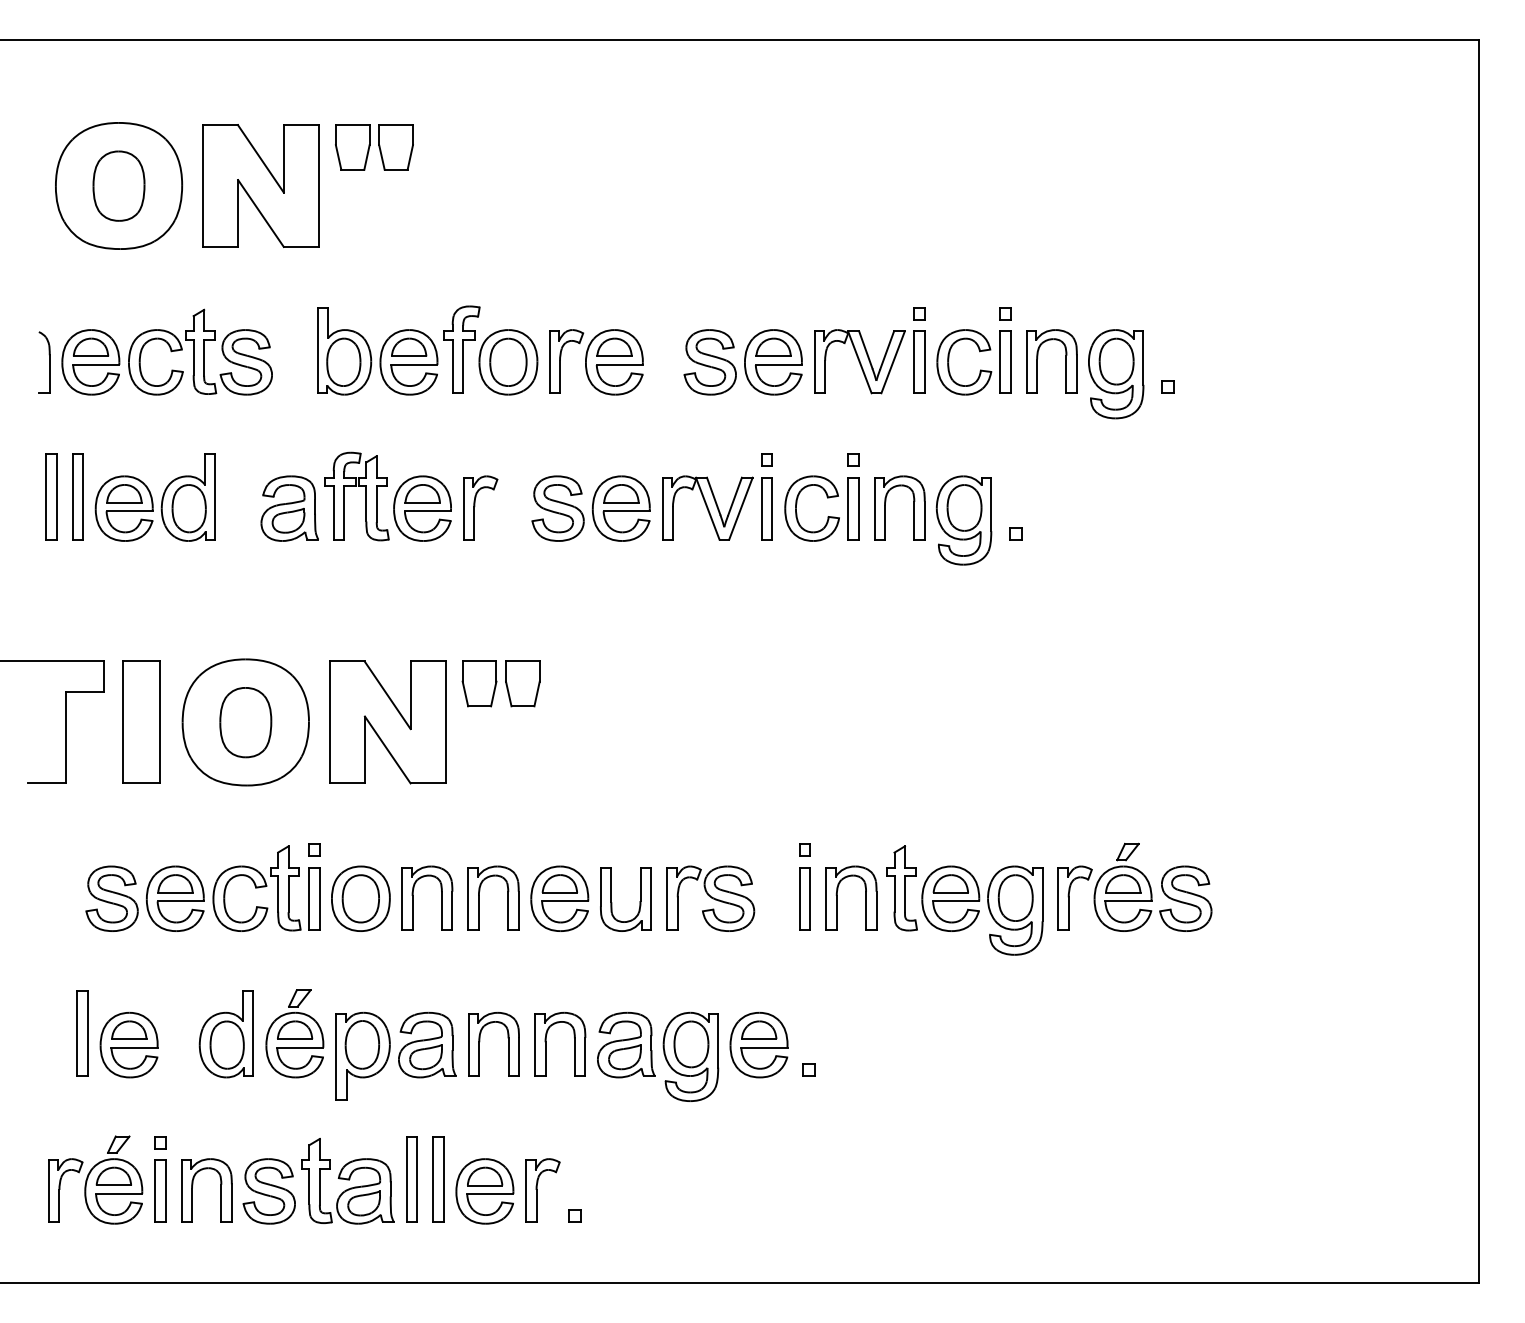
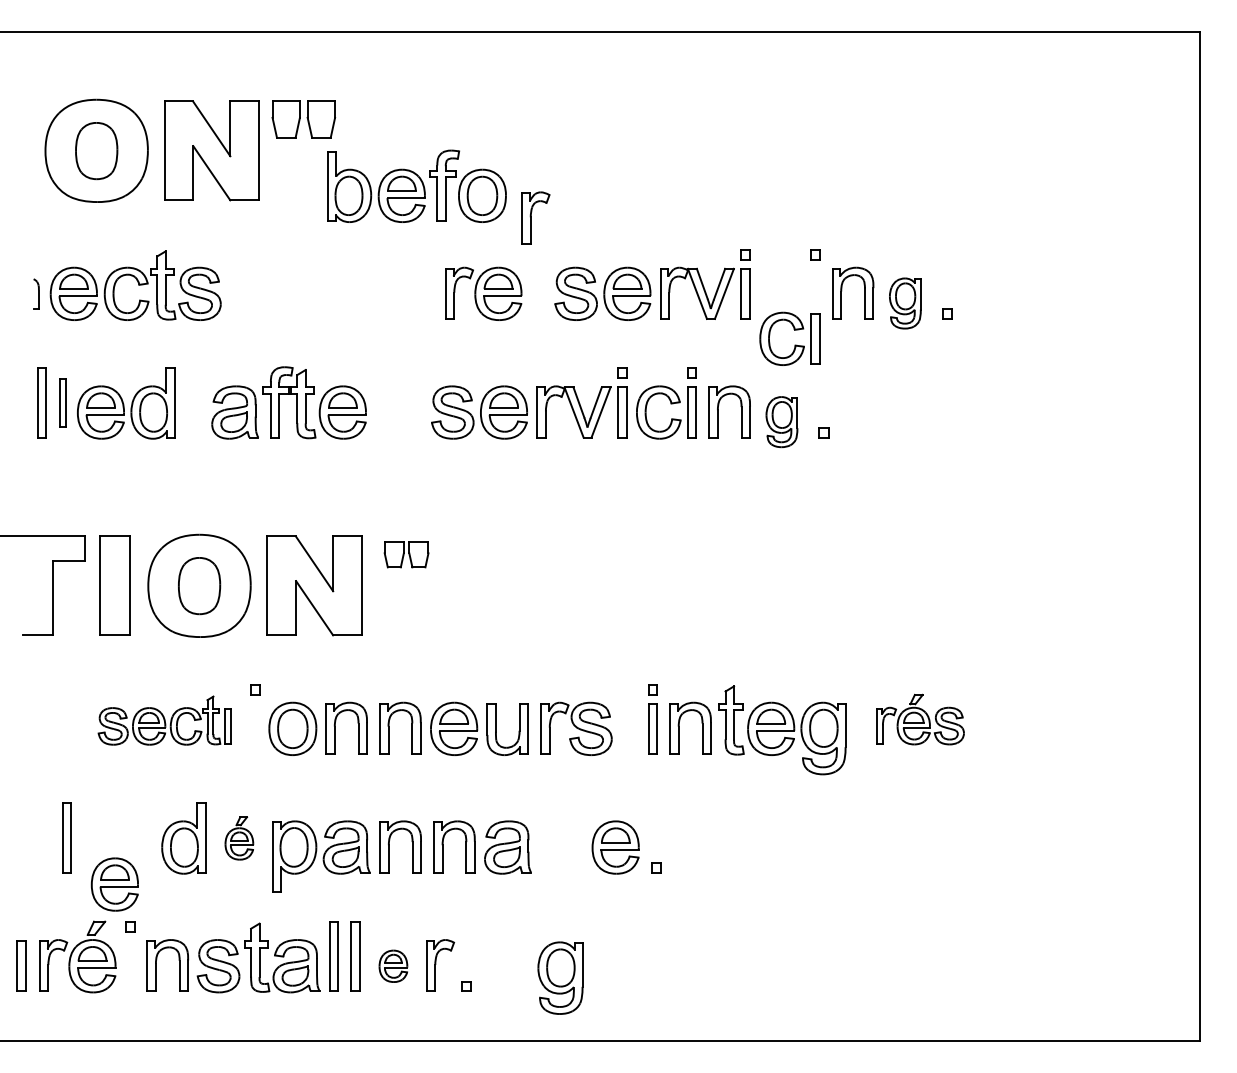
part: (427, 349) -> (416, 185), moved
part: (44, 361) -> (36, 293), size x0.6
part: (980, 369) -> (795, 344), moved
part: (1116, 374) -> (905, 303), size x0.7
part: (78, 496) -> (63, 402), size x0.7
part: (480, 507) -> (535, 217), moved
part: (963, 519) -> (781, 421), size x0.7
part: (501, 683) -> (406, 554), size x0.7
part: (1134, 887) -> (920, 719), size x0.7
part: (202, 888) -> (164, 720), size x0.7
part: (295, 1033) -> (239, 838), size x0.6
part: (128, 1045) -> (114, 884), moved
part: (690, 1056) -> (560, 977), moved
part: (160, 1190) -> (21, 965), moved
part: (485, 1191) -> (393, 966), size x0.6

